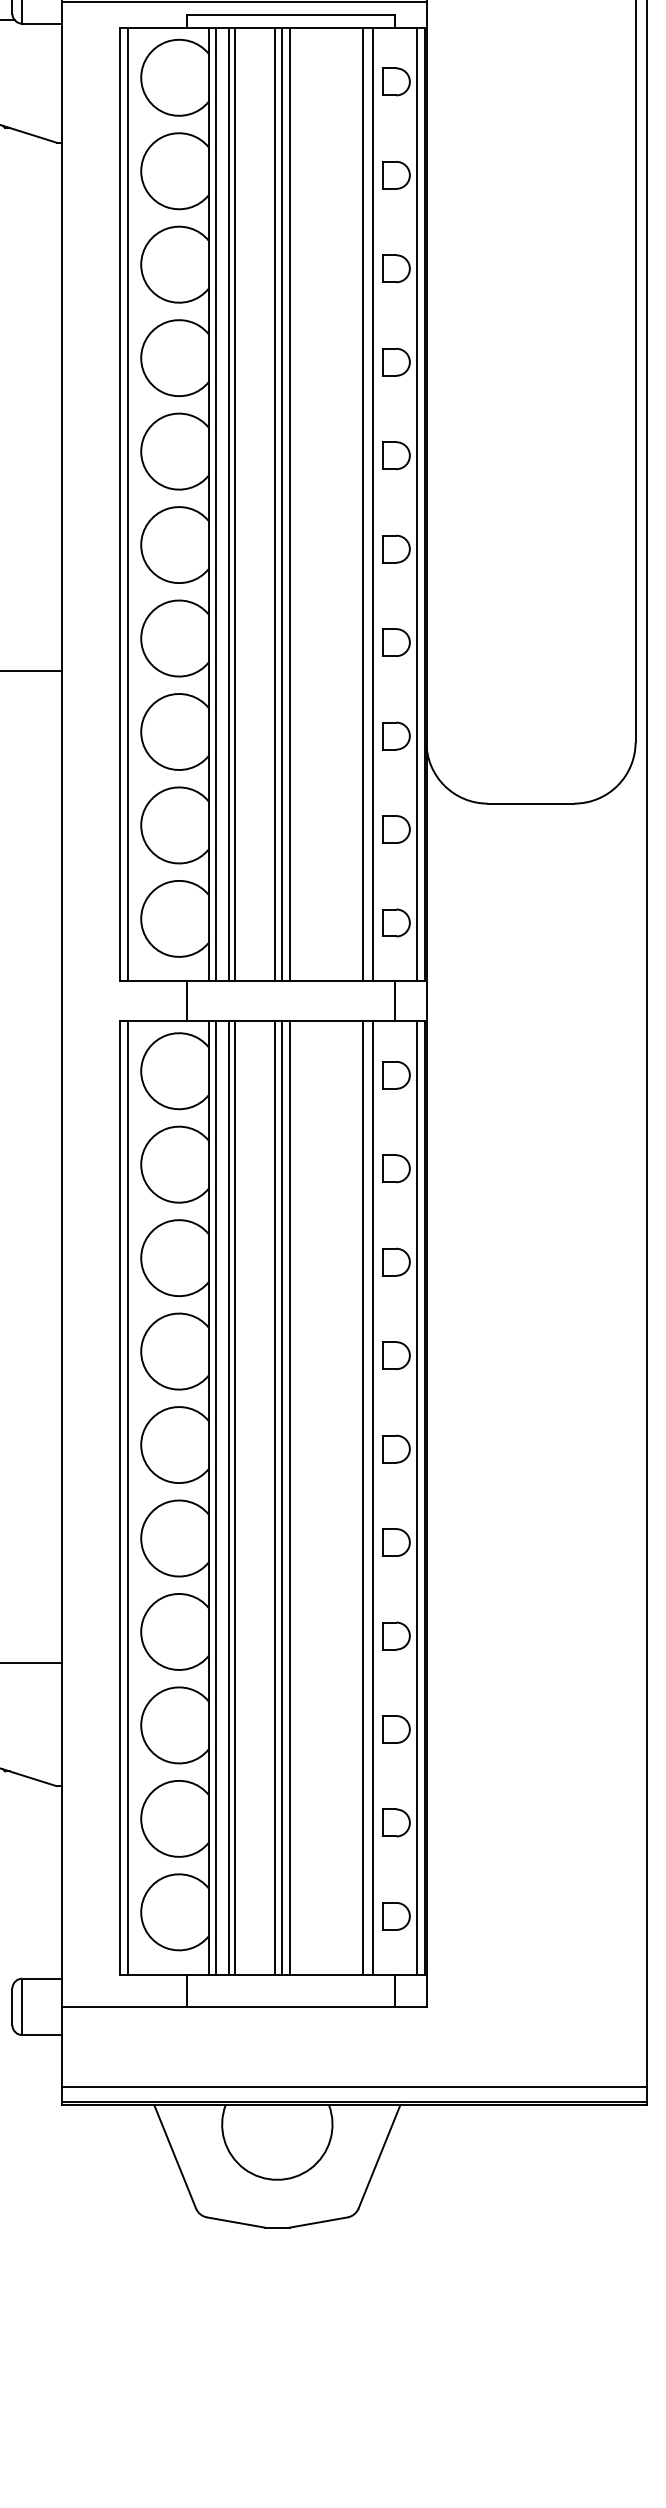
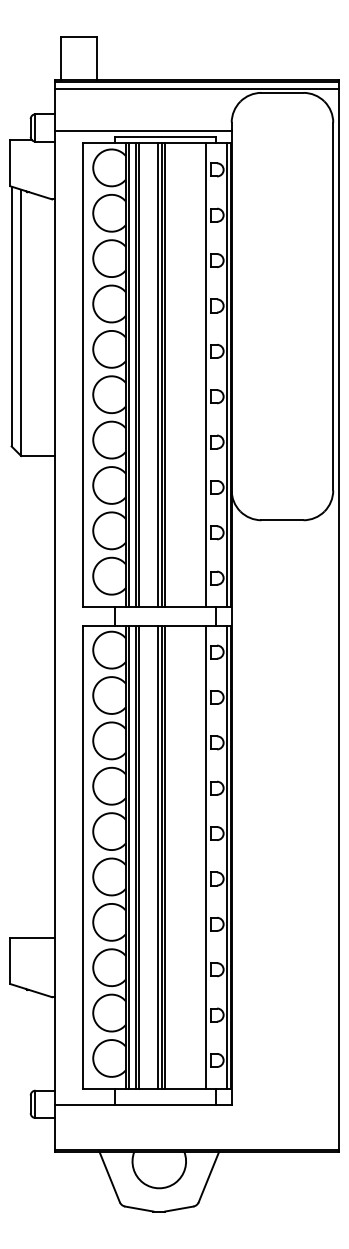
line: (127, 503) -> (86, 374), removed
line: (362, 503) -> (200, 374), removed
line: (127, 1496) -> (86, 856), removed
line: (362, 1496) -> (200, 856), removed
line: (353, 2087) -> (196, 1143), removed

